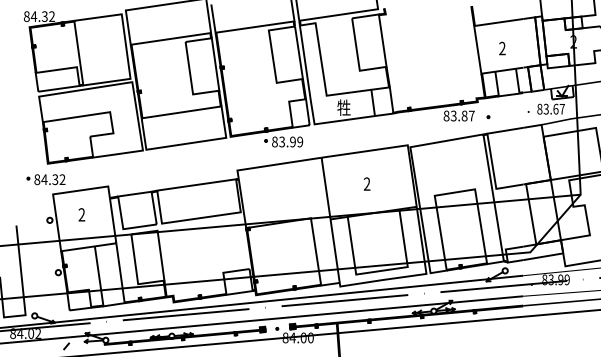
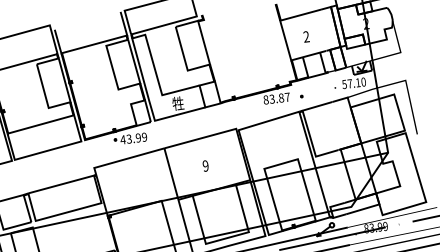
text: (550, 108) -> (353, 82), 83.67 -> 57.10
text: (274, 141) -> (122, 139), 83.99 -> 43.99
text: (366, 184) -> (205, 166), 2 -> 9

